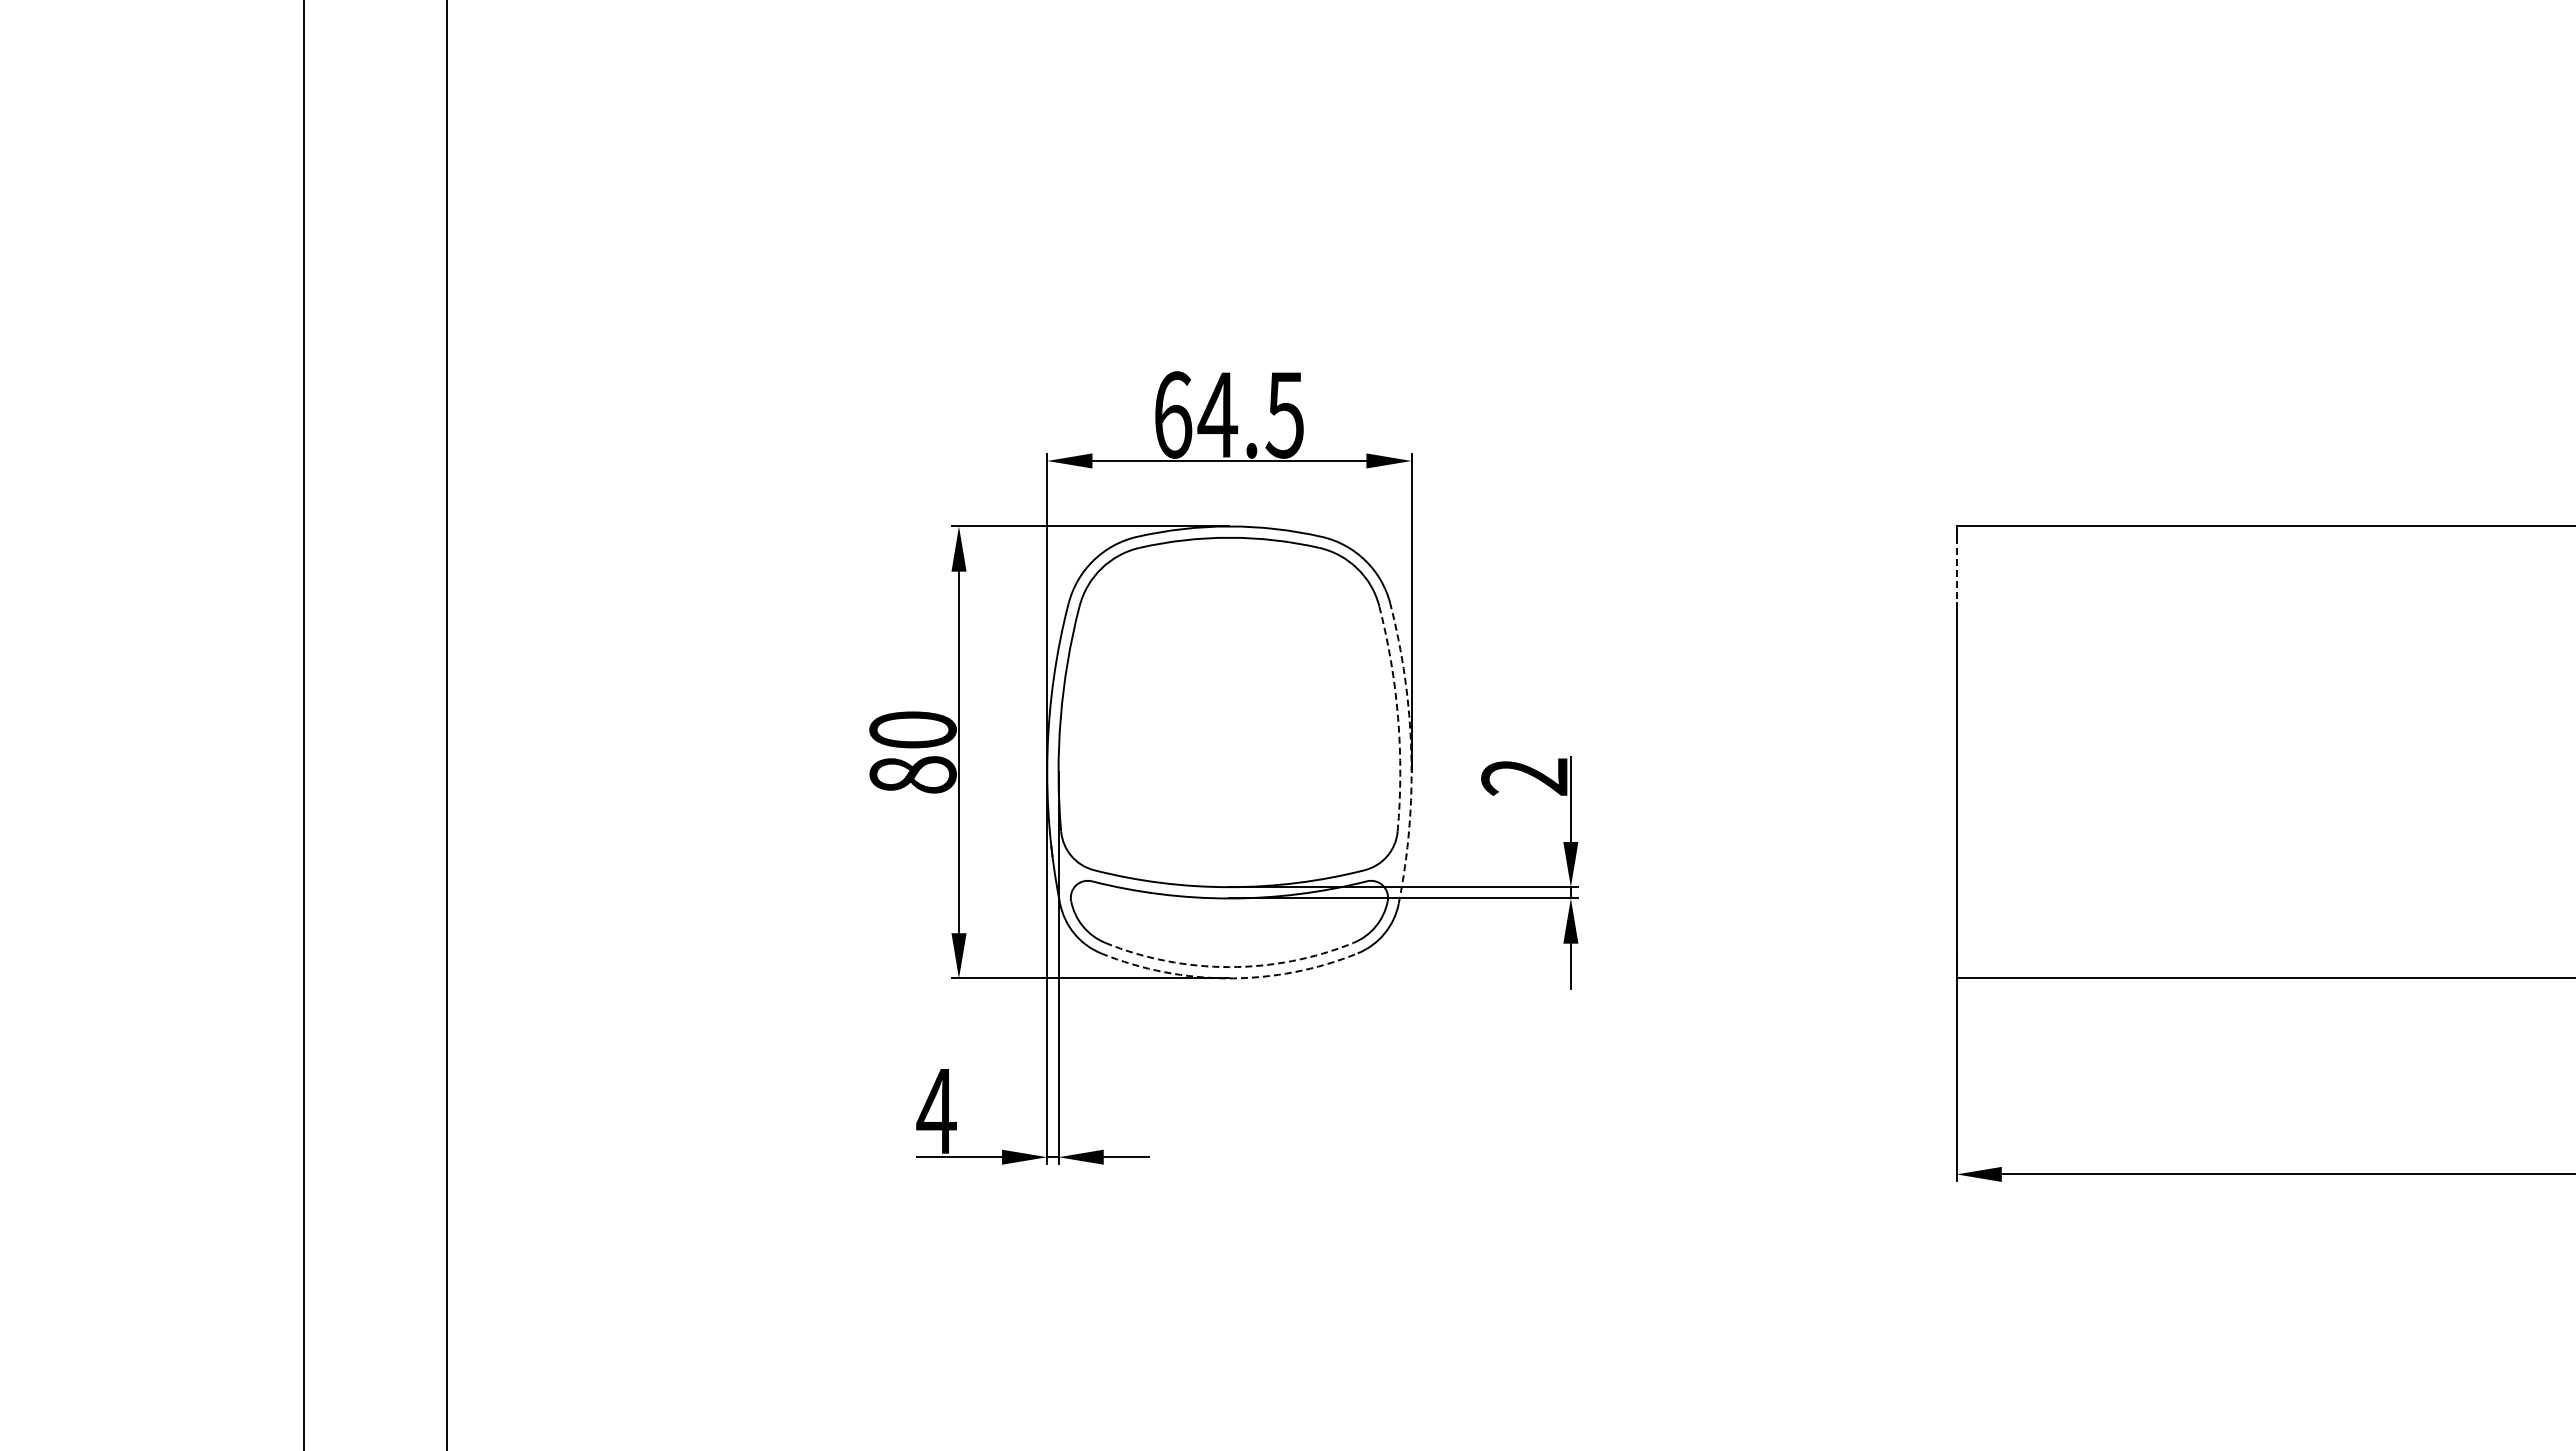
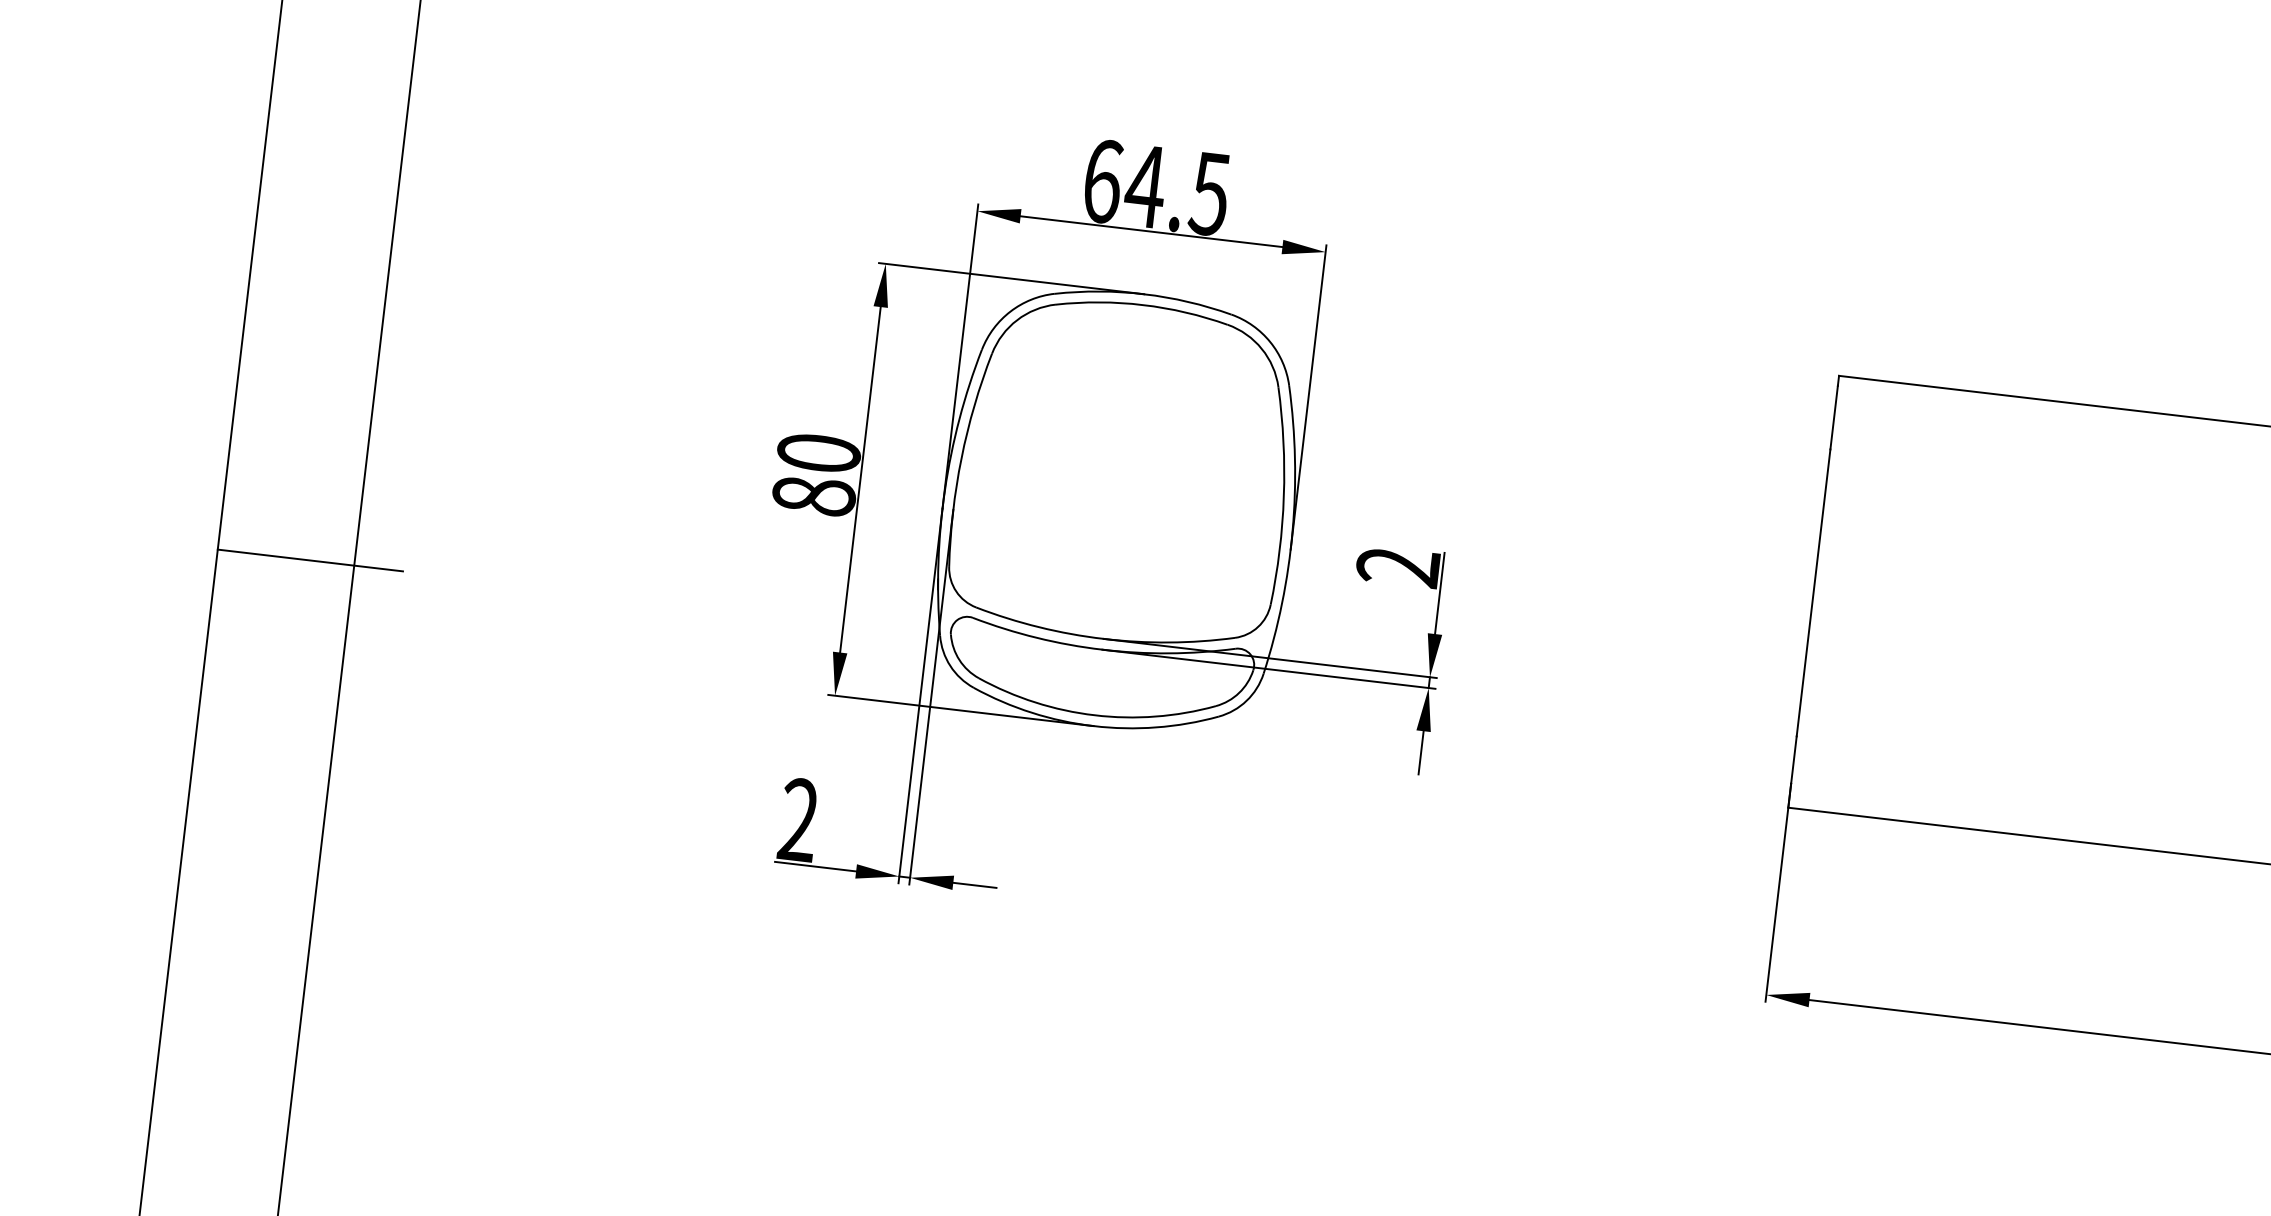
line: (1956, 570) -> (1833, 417), dashed -> solid
arc: (1398, 718) -> (1284, 496), dashed -> solid
arc: (1411, 753) -> (1292, 531), dashed -> solid
line: (400, 902) -> (309, 560), added
arc: (1229, 967) -> (1094, 715), dashed -> solid
arc: (1229, 978) -> (1093, 726), dashed -> solid
text: (936, 1110) -> (798, 819), 4 -> 2

